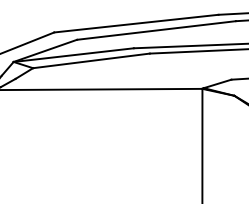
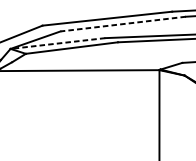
line: (156, 30) -> (123, 24), solid -> dashed
line: (73, 55) -> (57, 43), solid -> dashed

